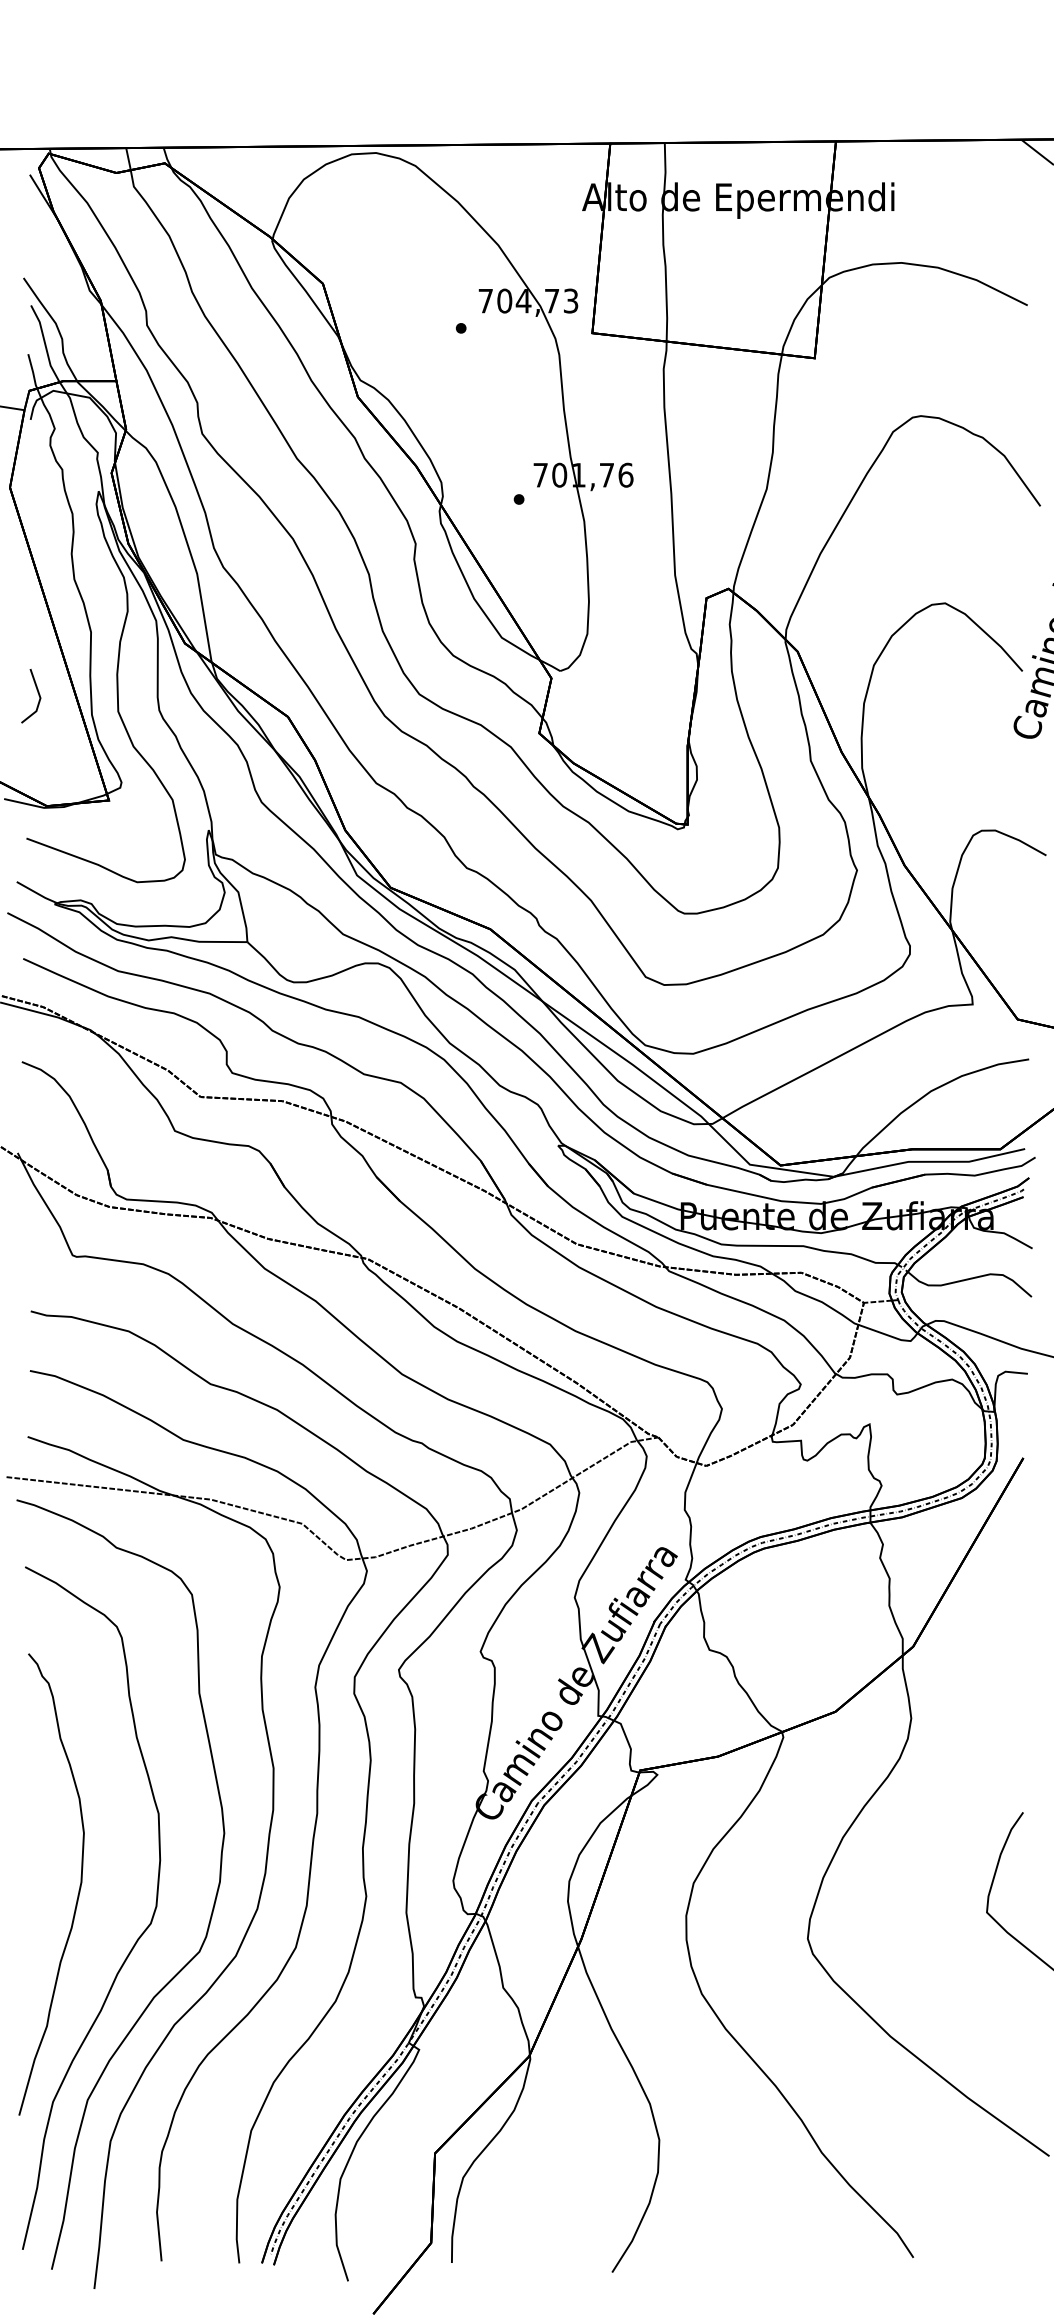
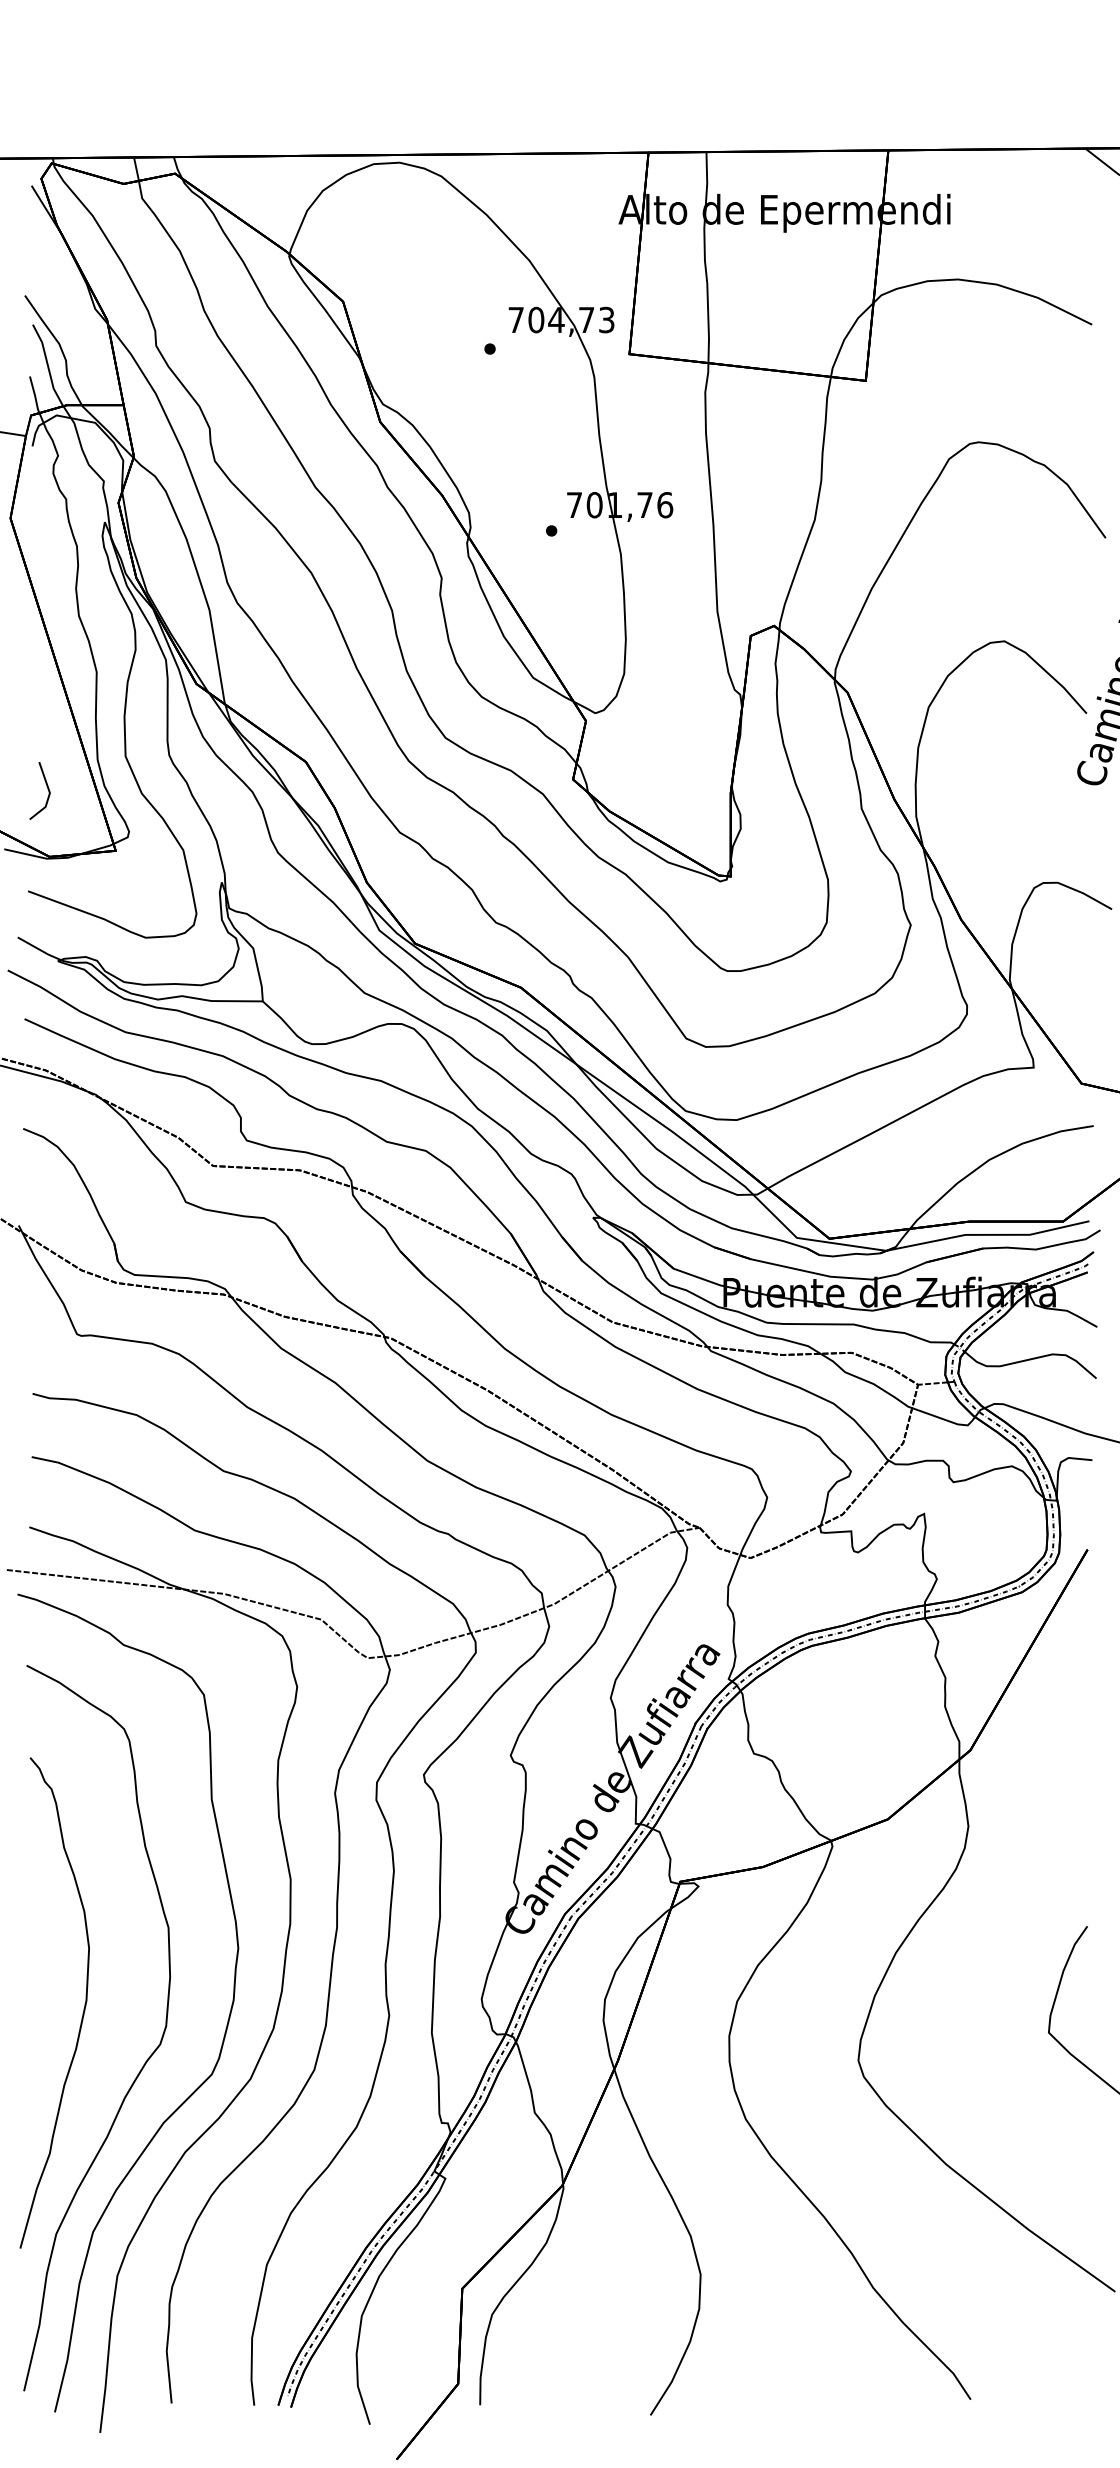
line: (37, 691) -> (46, 786), moved

